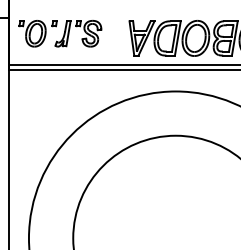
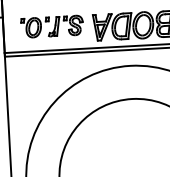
part: (60, 33) -> (52, 26), moved

